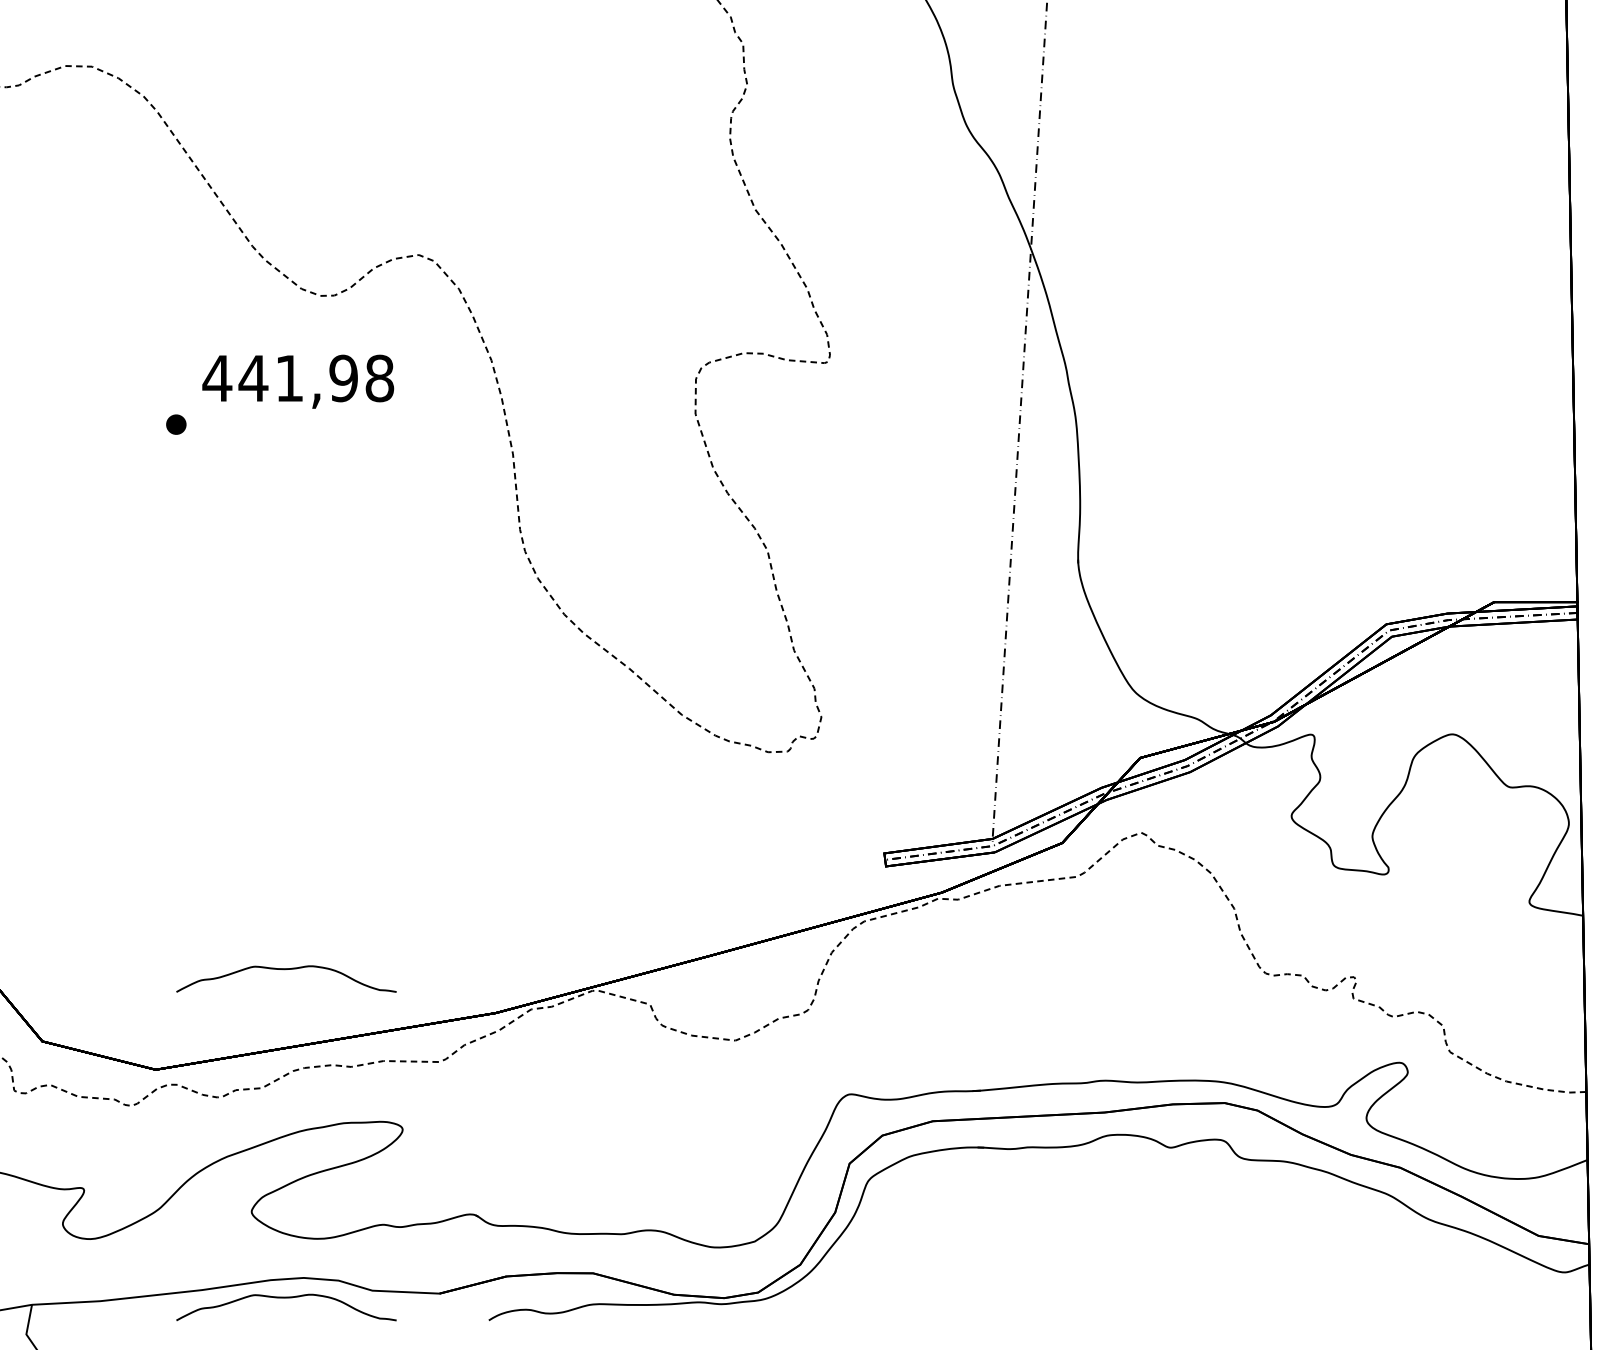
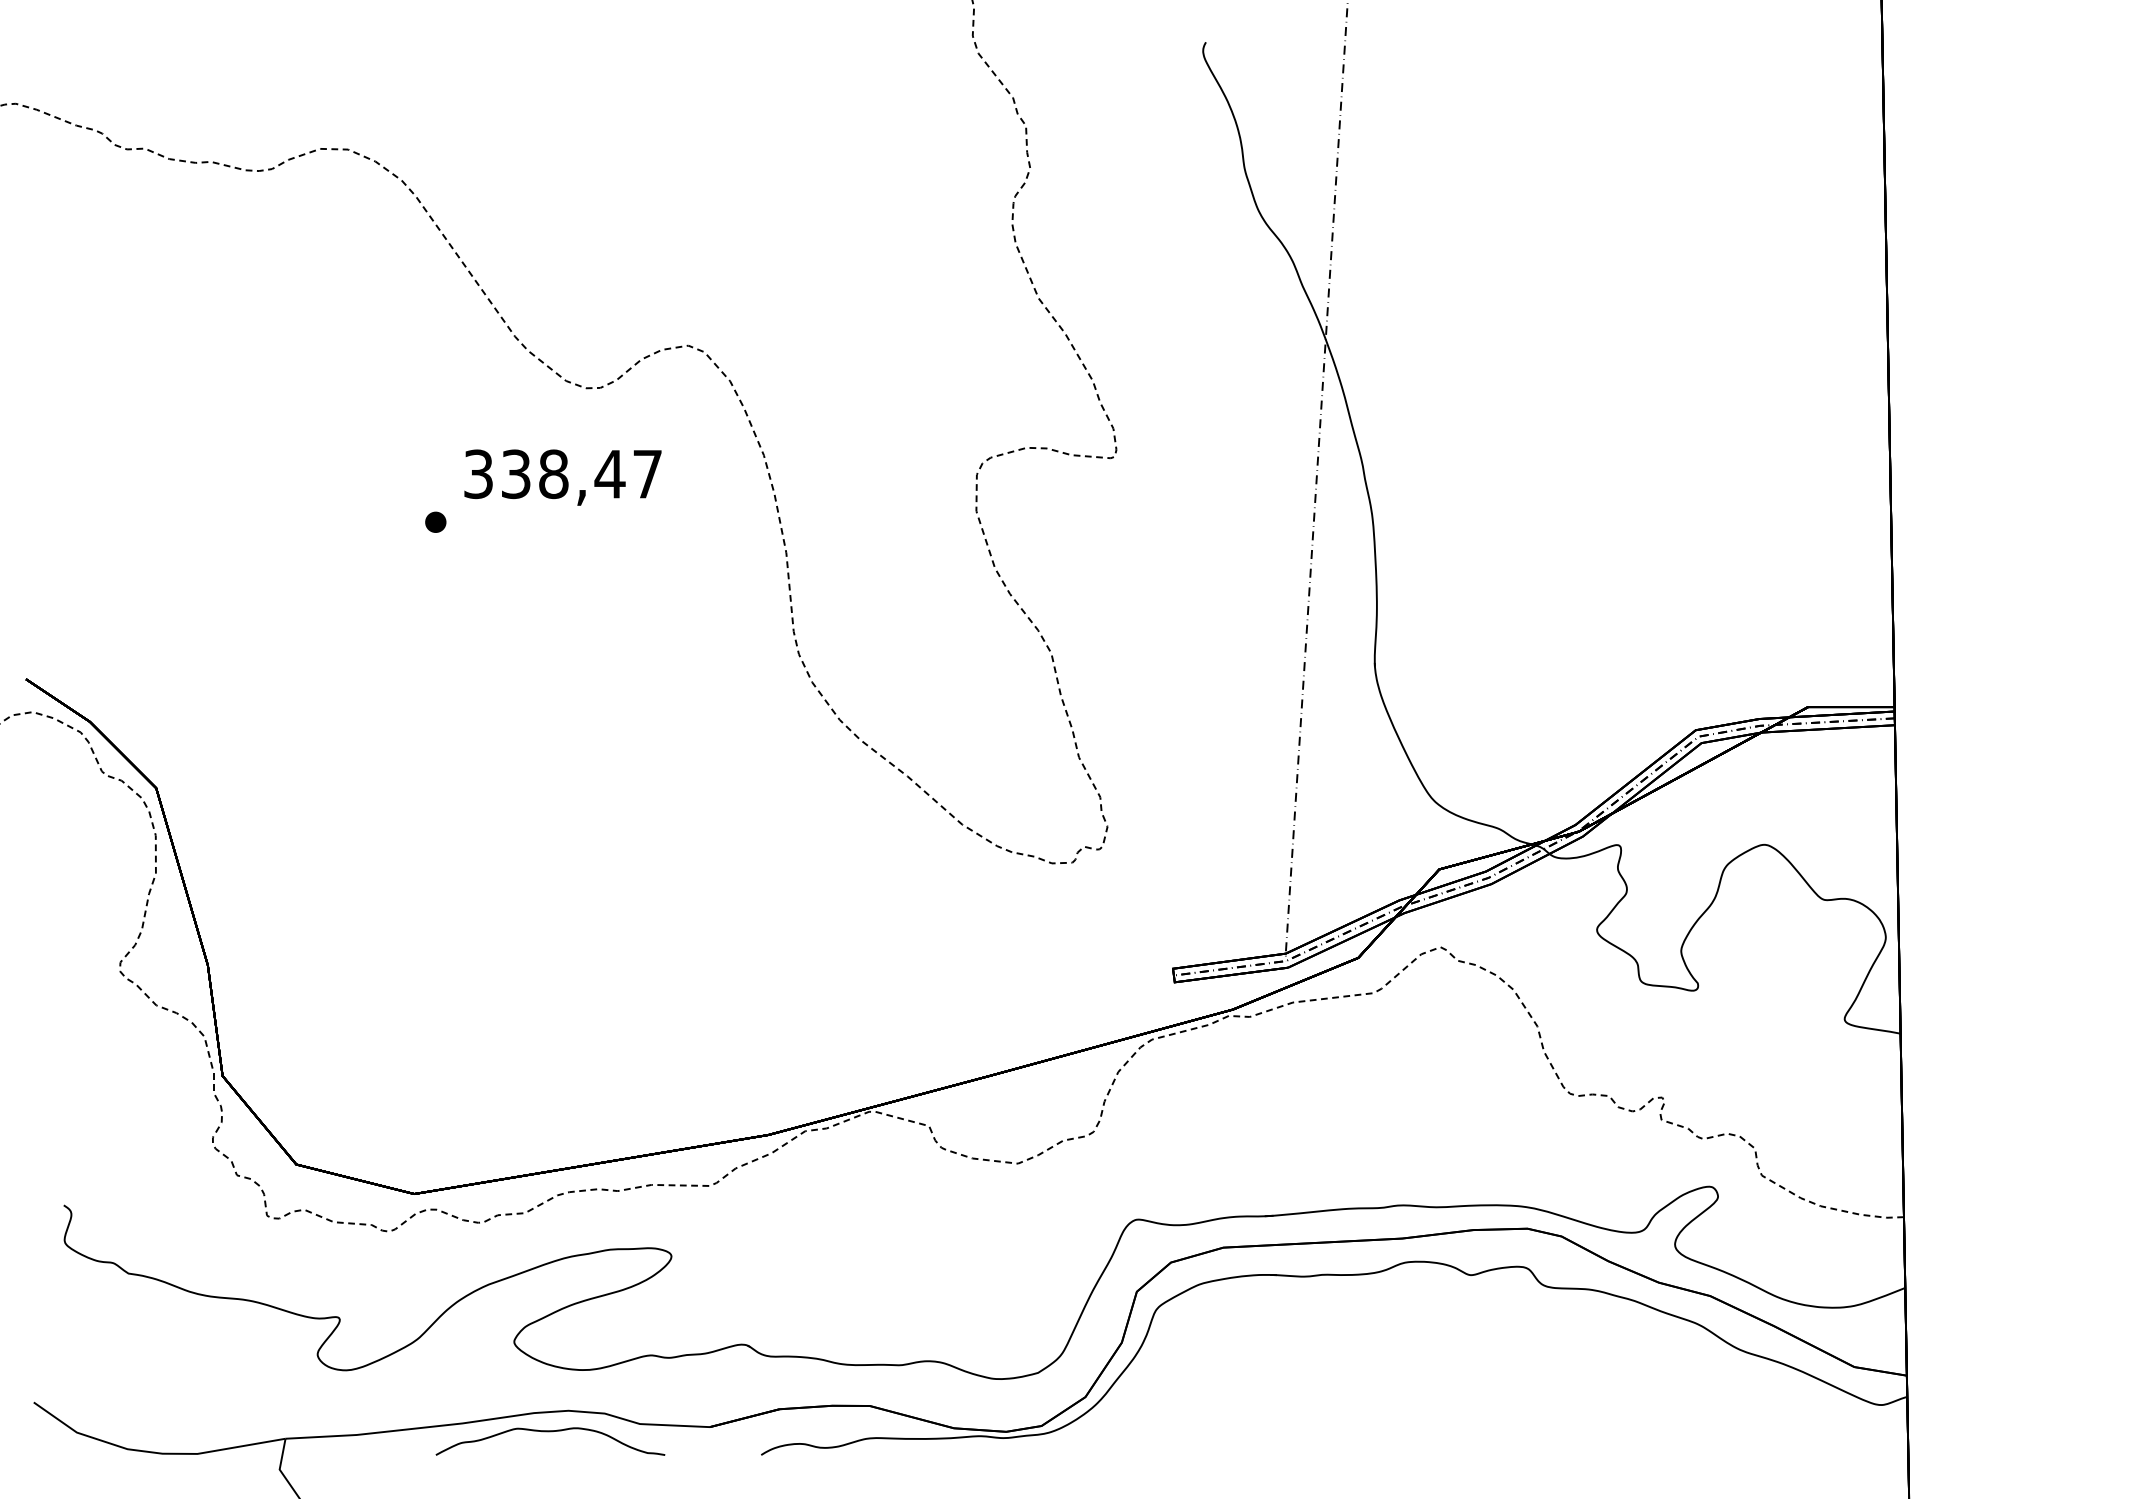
text: (298, 378) -> (562, 474), 441,98 -> 338,47
curve: (286, 970) -> (550, 1090), removed

